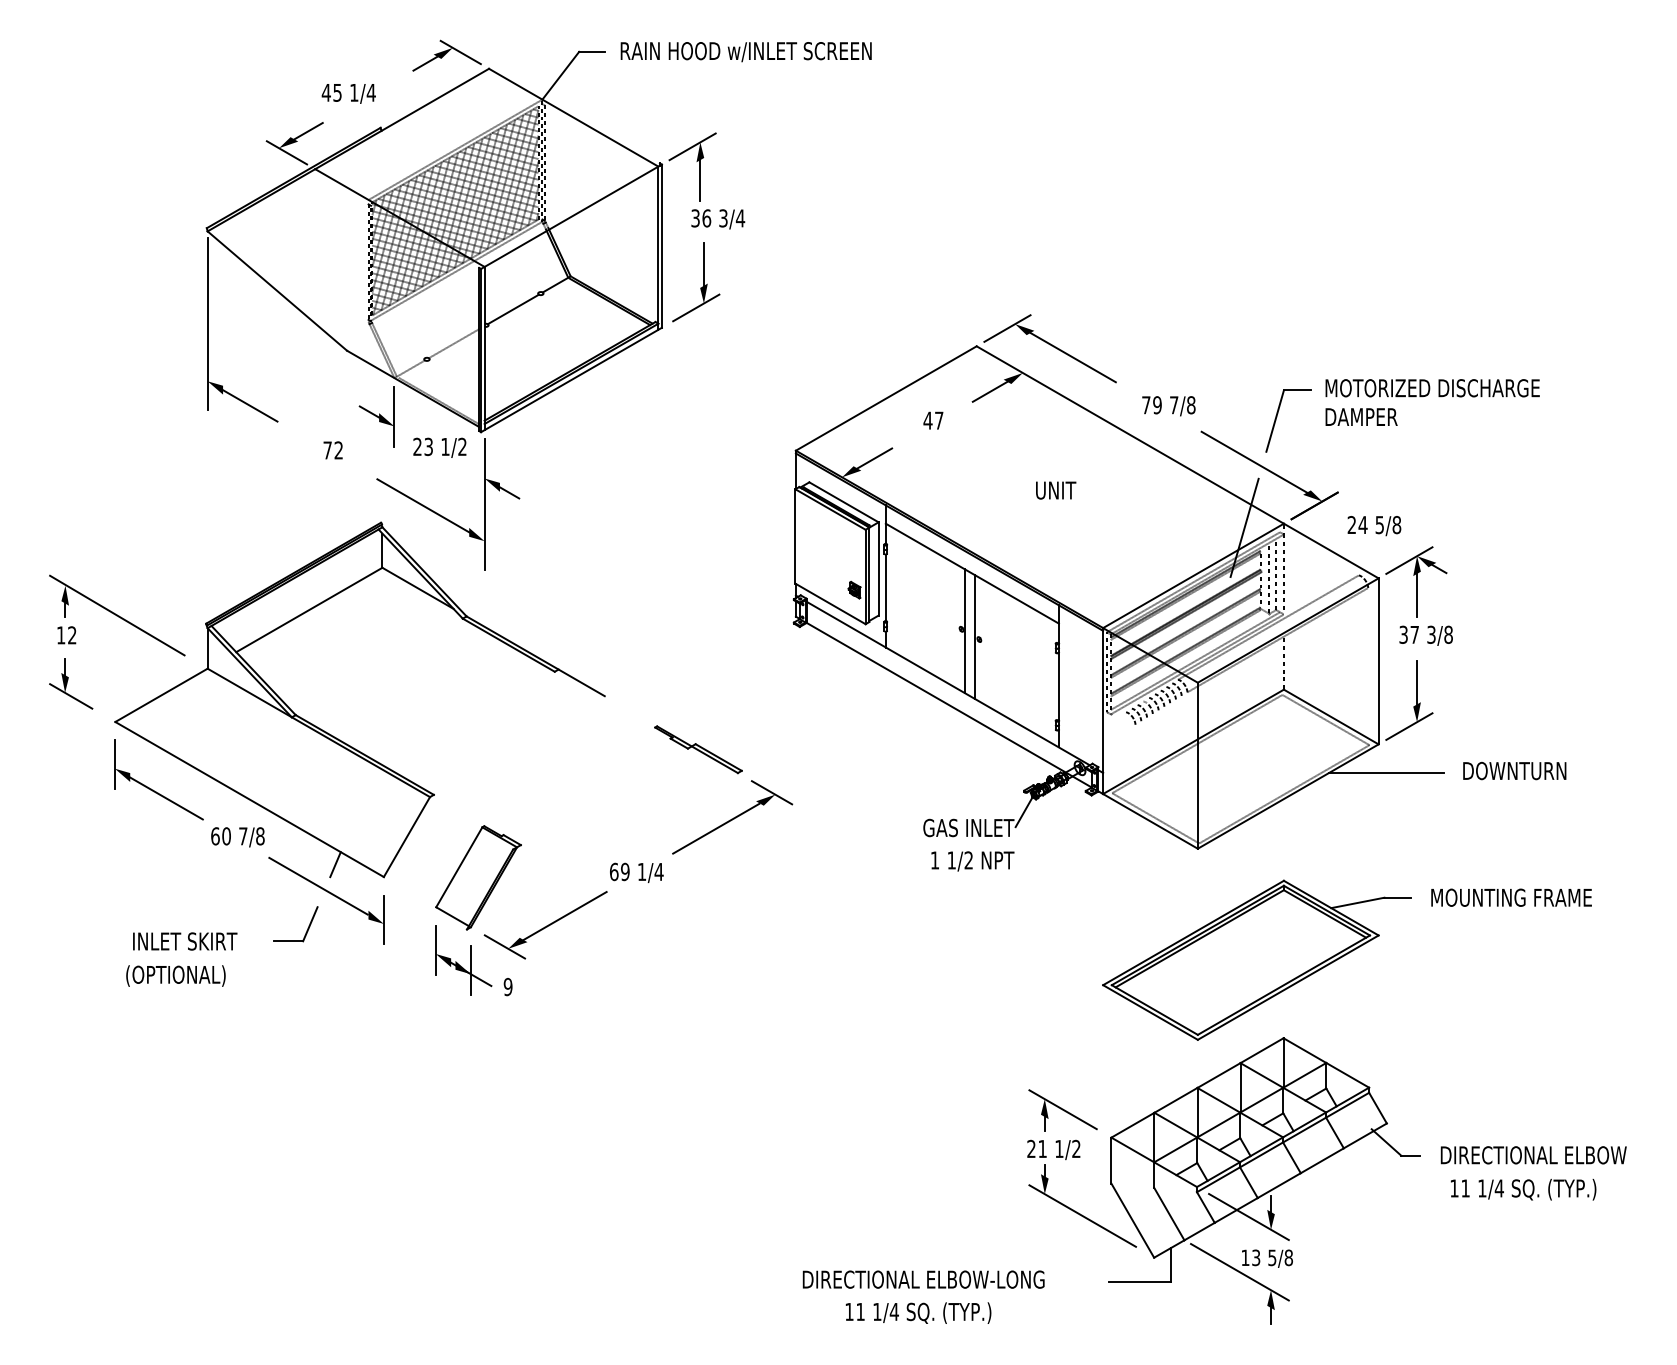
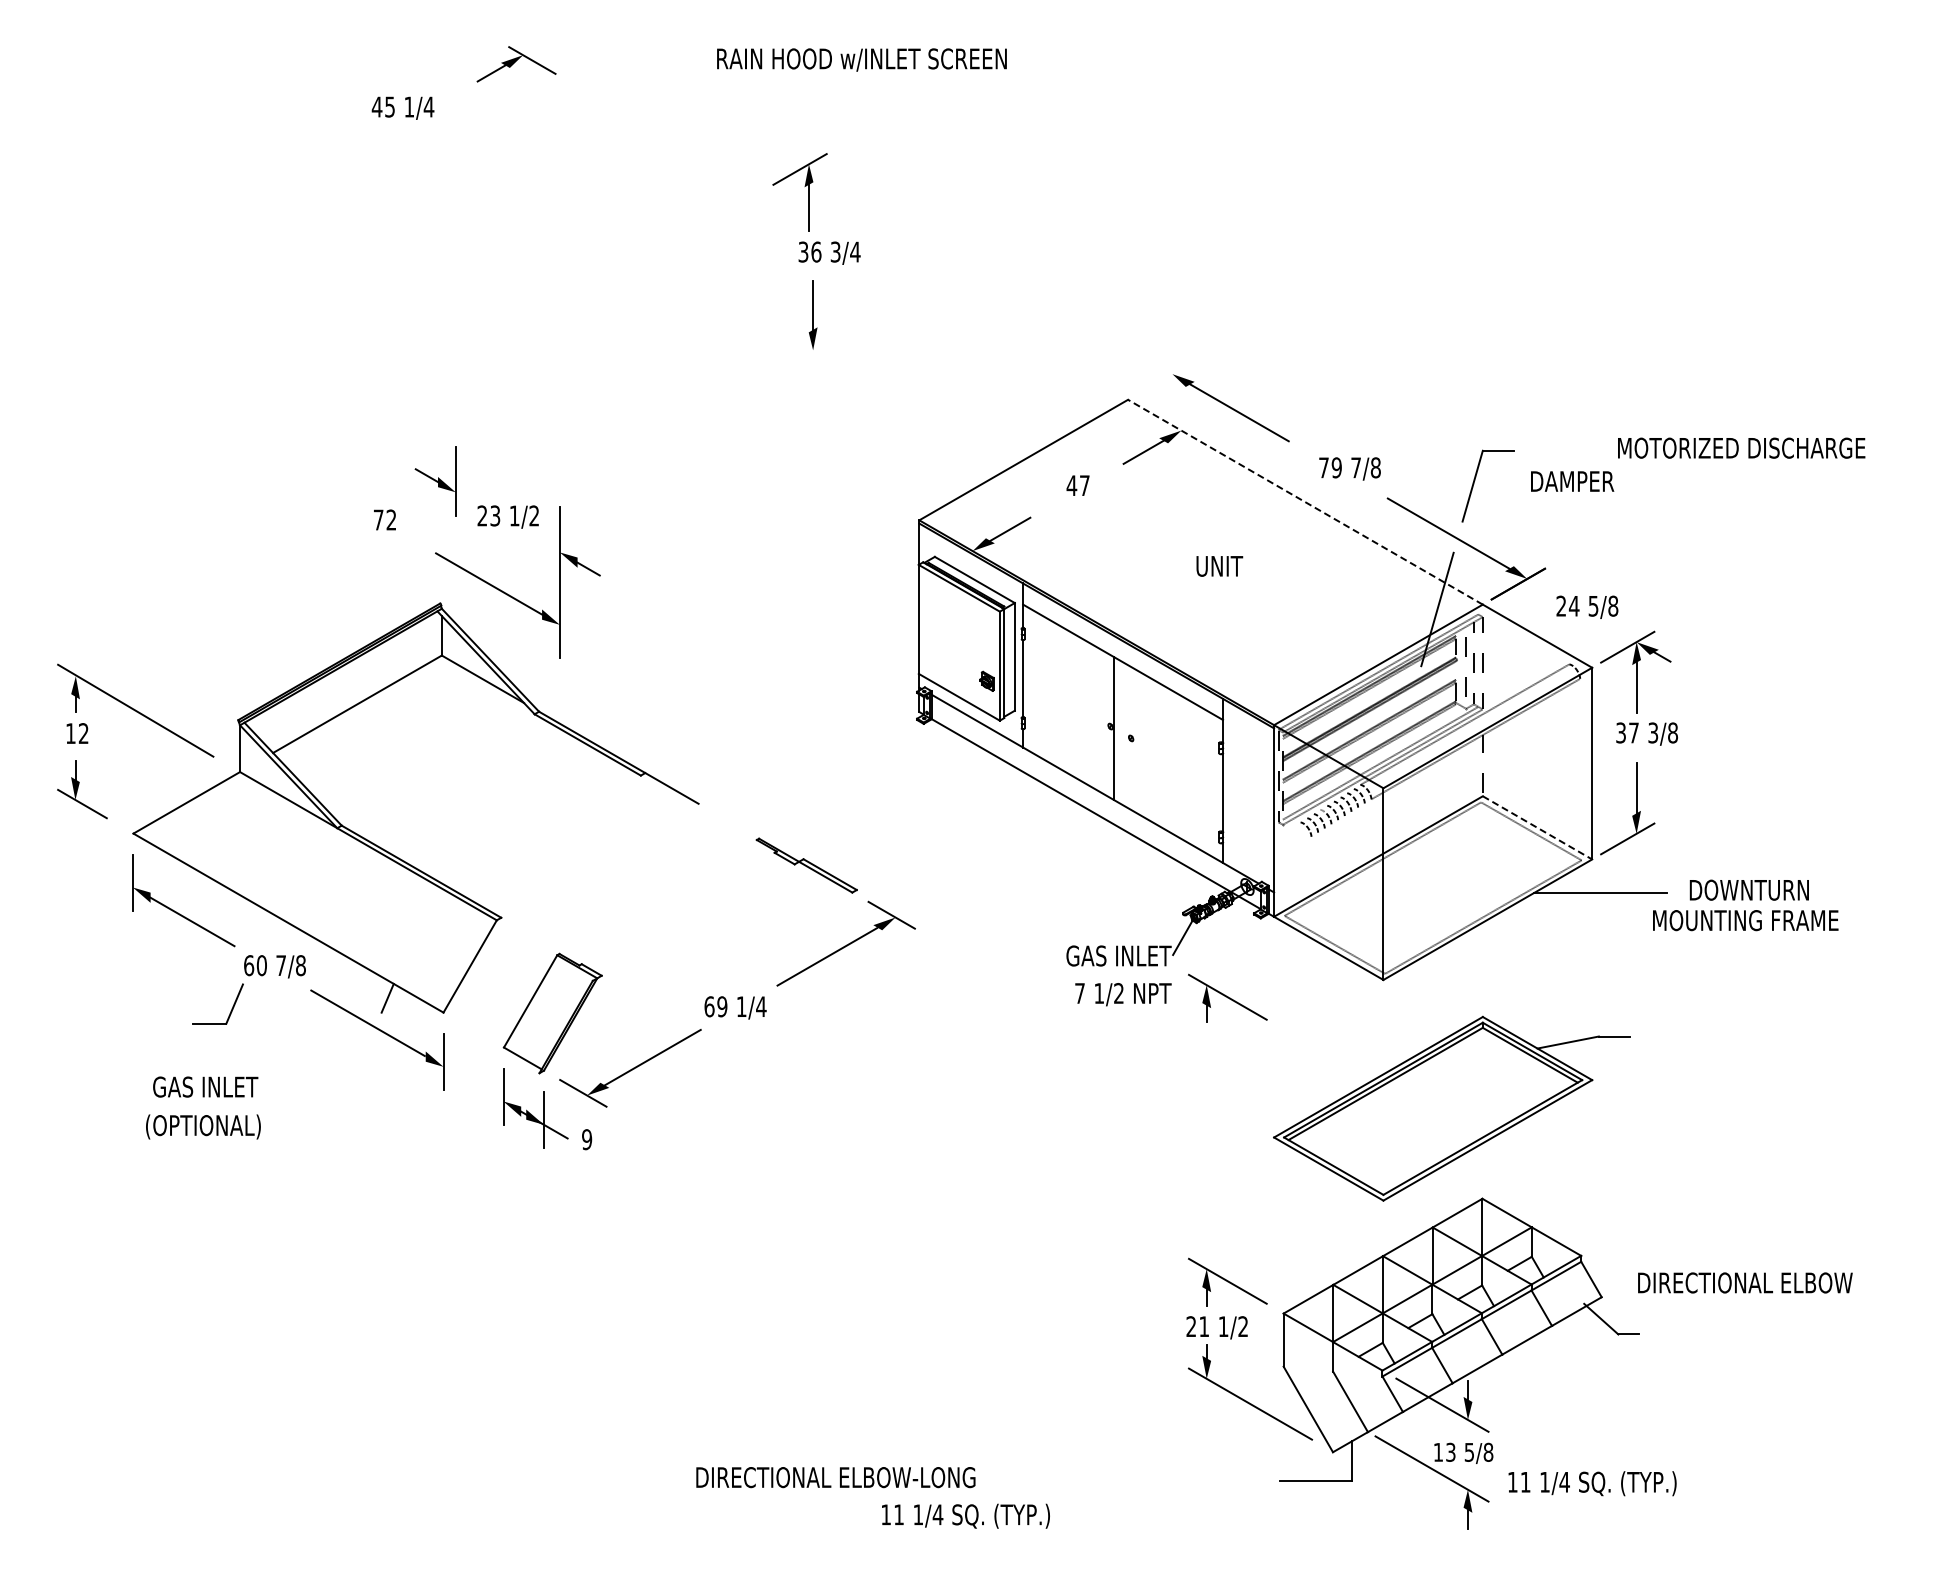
part: (434, 241) -> (501, 278), removed
line: (695, 307) -> (803, 355), removed
line: (1007, 327) -> (1163, 378), removed
text: (1432, 387) -> (1741, 447), moved
line: (1130, 435) -> (1305, 502), solid -> dashed
line: (975, 637) -> (1126, 735), removed
line: (1331, 717) -> (1537, 828), solid -> dashed
text: (934, 860) -> (1079, 993), 1 -> 7
part: (1062, 863) -> (1227, 997), added
text: (1511, 897) -> (1745, 920), moved
part: (307, 928) -> (231, 1008), moved
text: (184, 941) -> (213, 1086), INLET SKIRT -> GAS INLET
text: (1533, 1154) -> (1745, 1282), moved
text: (1523, 1189) -> (1592, 1483), moved
text: (923, 1279) -> (835, 1477), moved
text: (918, 1312) -> (965, 1515), moved

